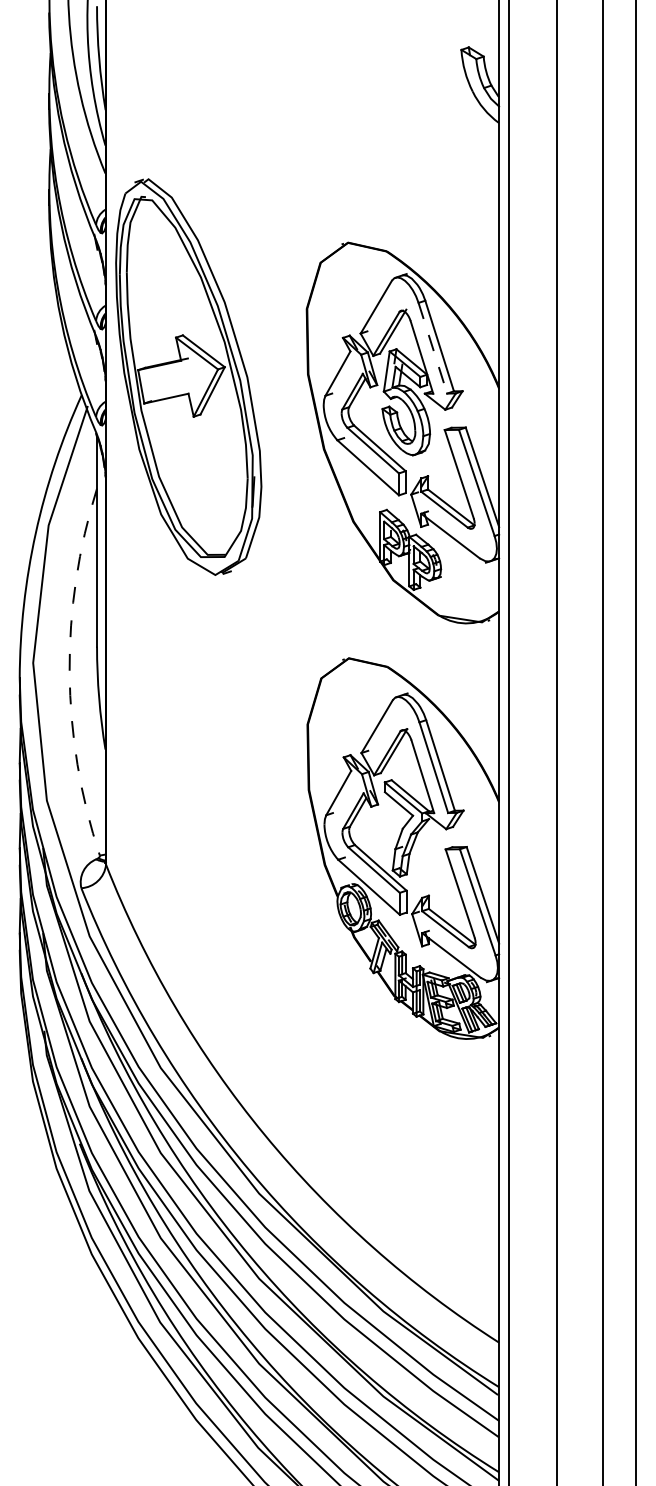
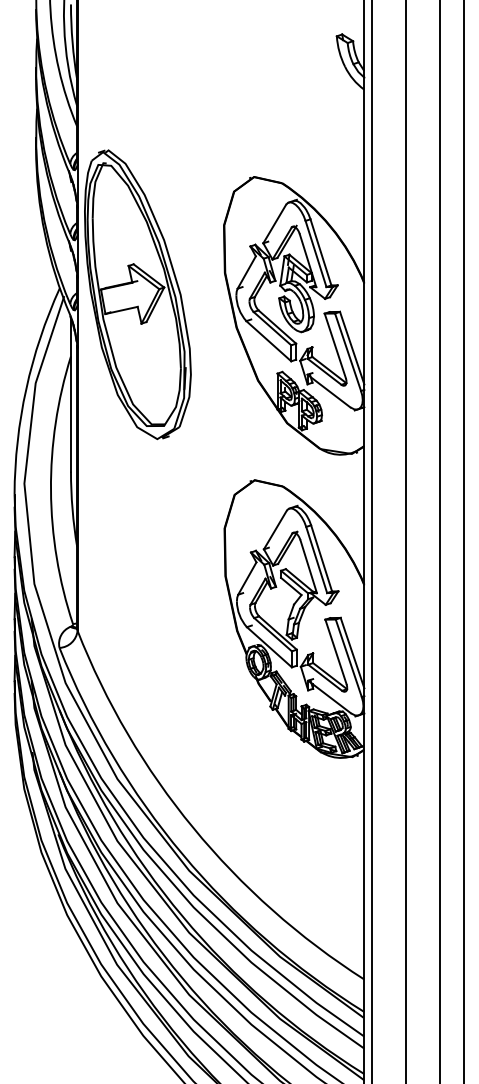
line: (432, 348) -> (315, 254), dashed -> solid
part: (188, 376) -> (137, 294), moved
arc: (69, 672) -> (50, 490), dashed -> solid

